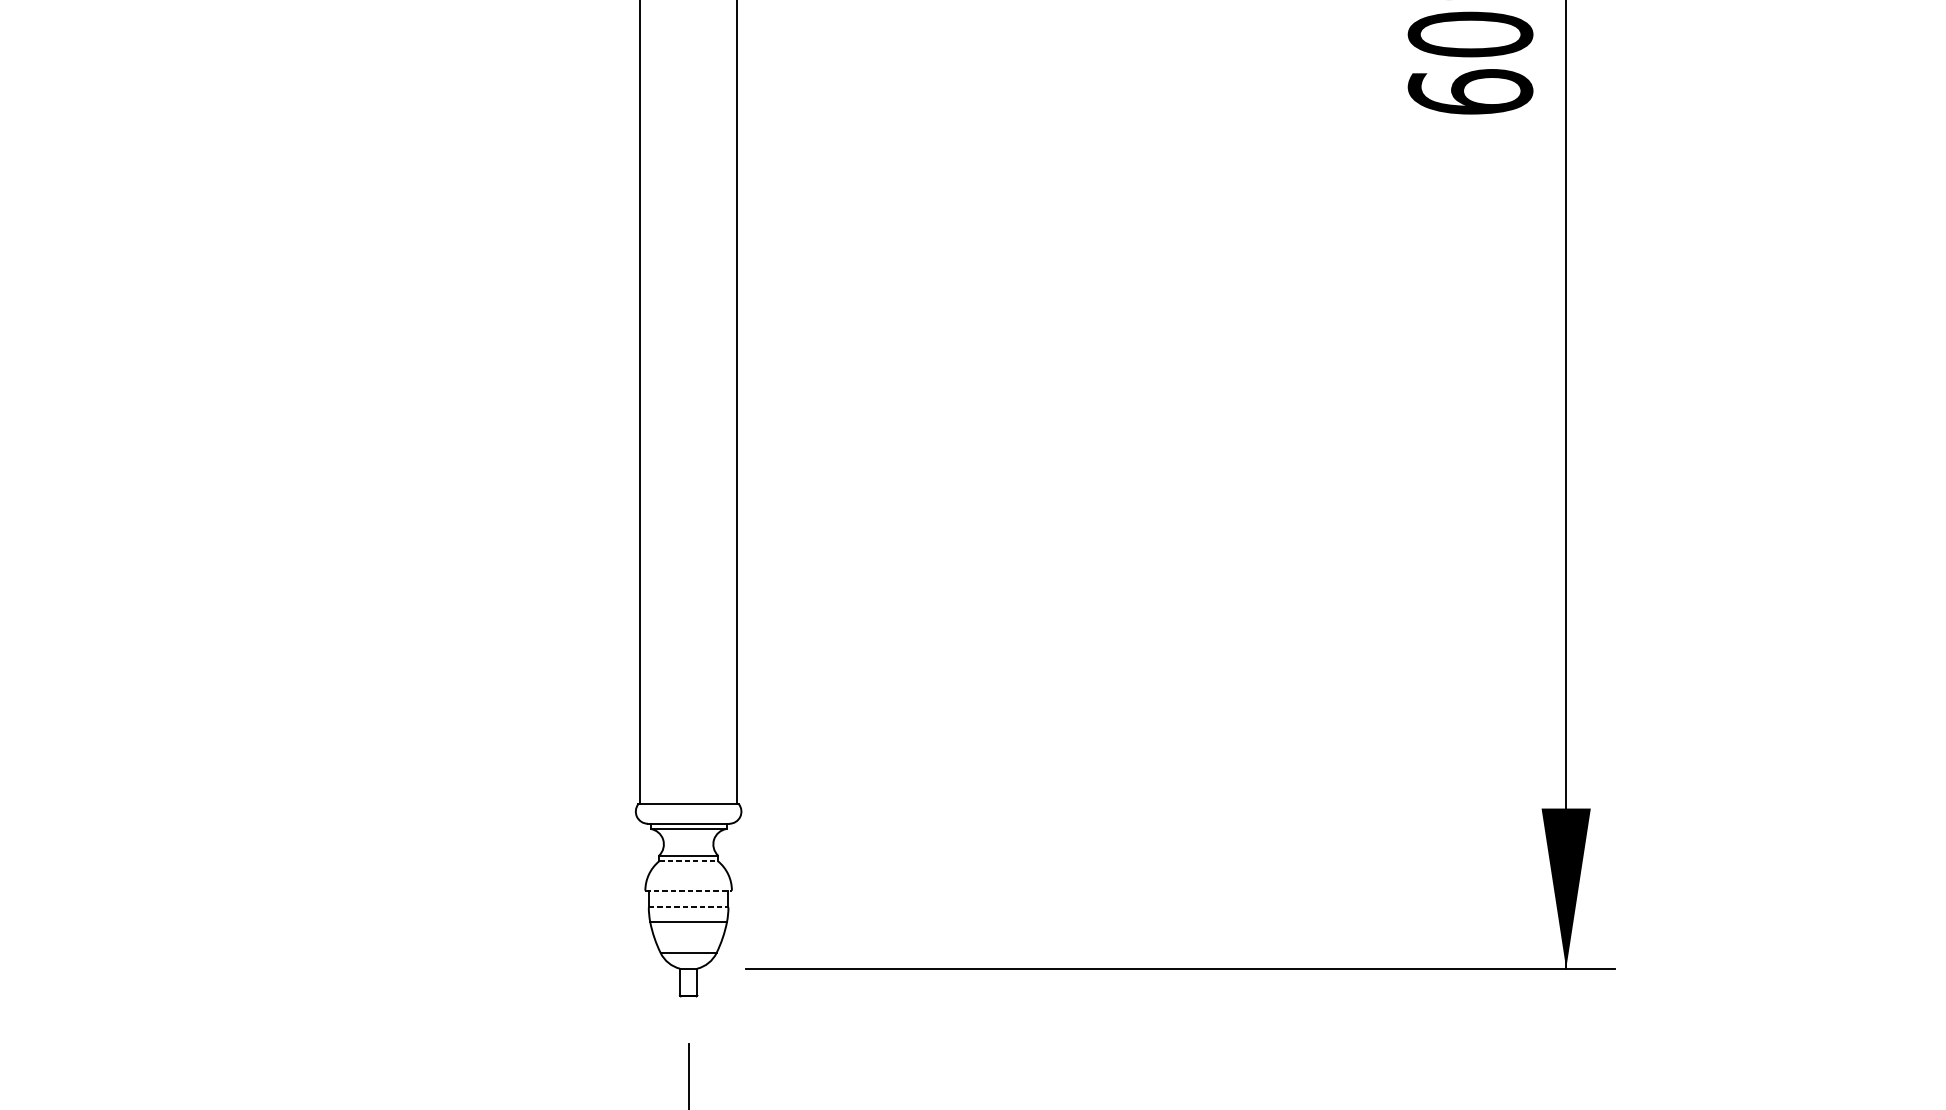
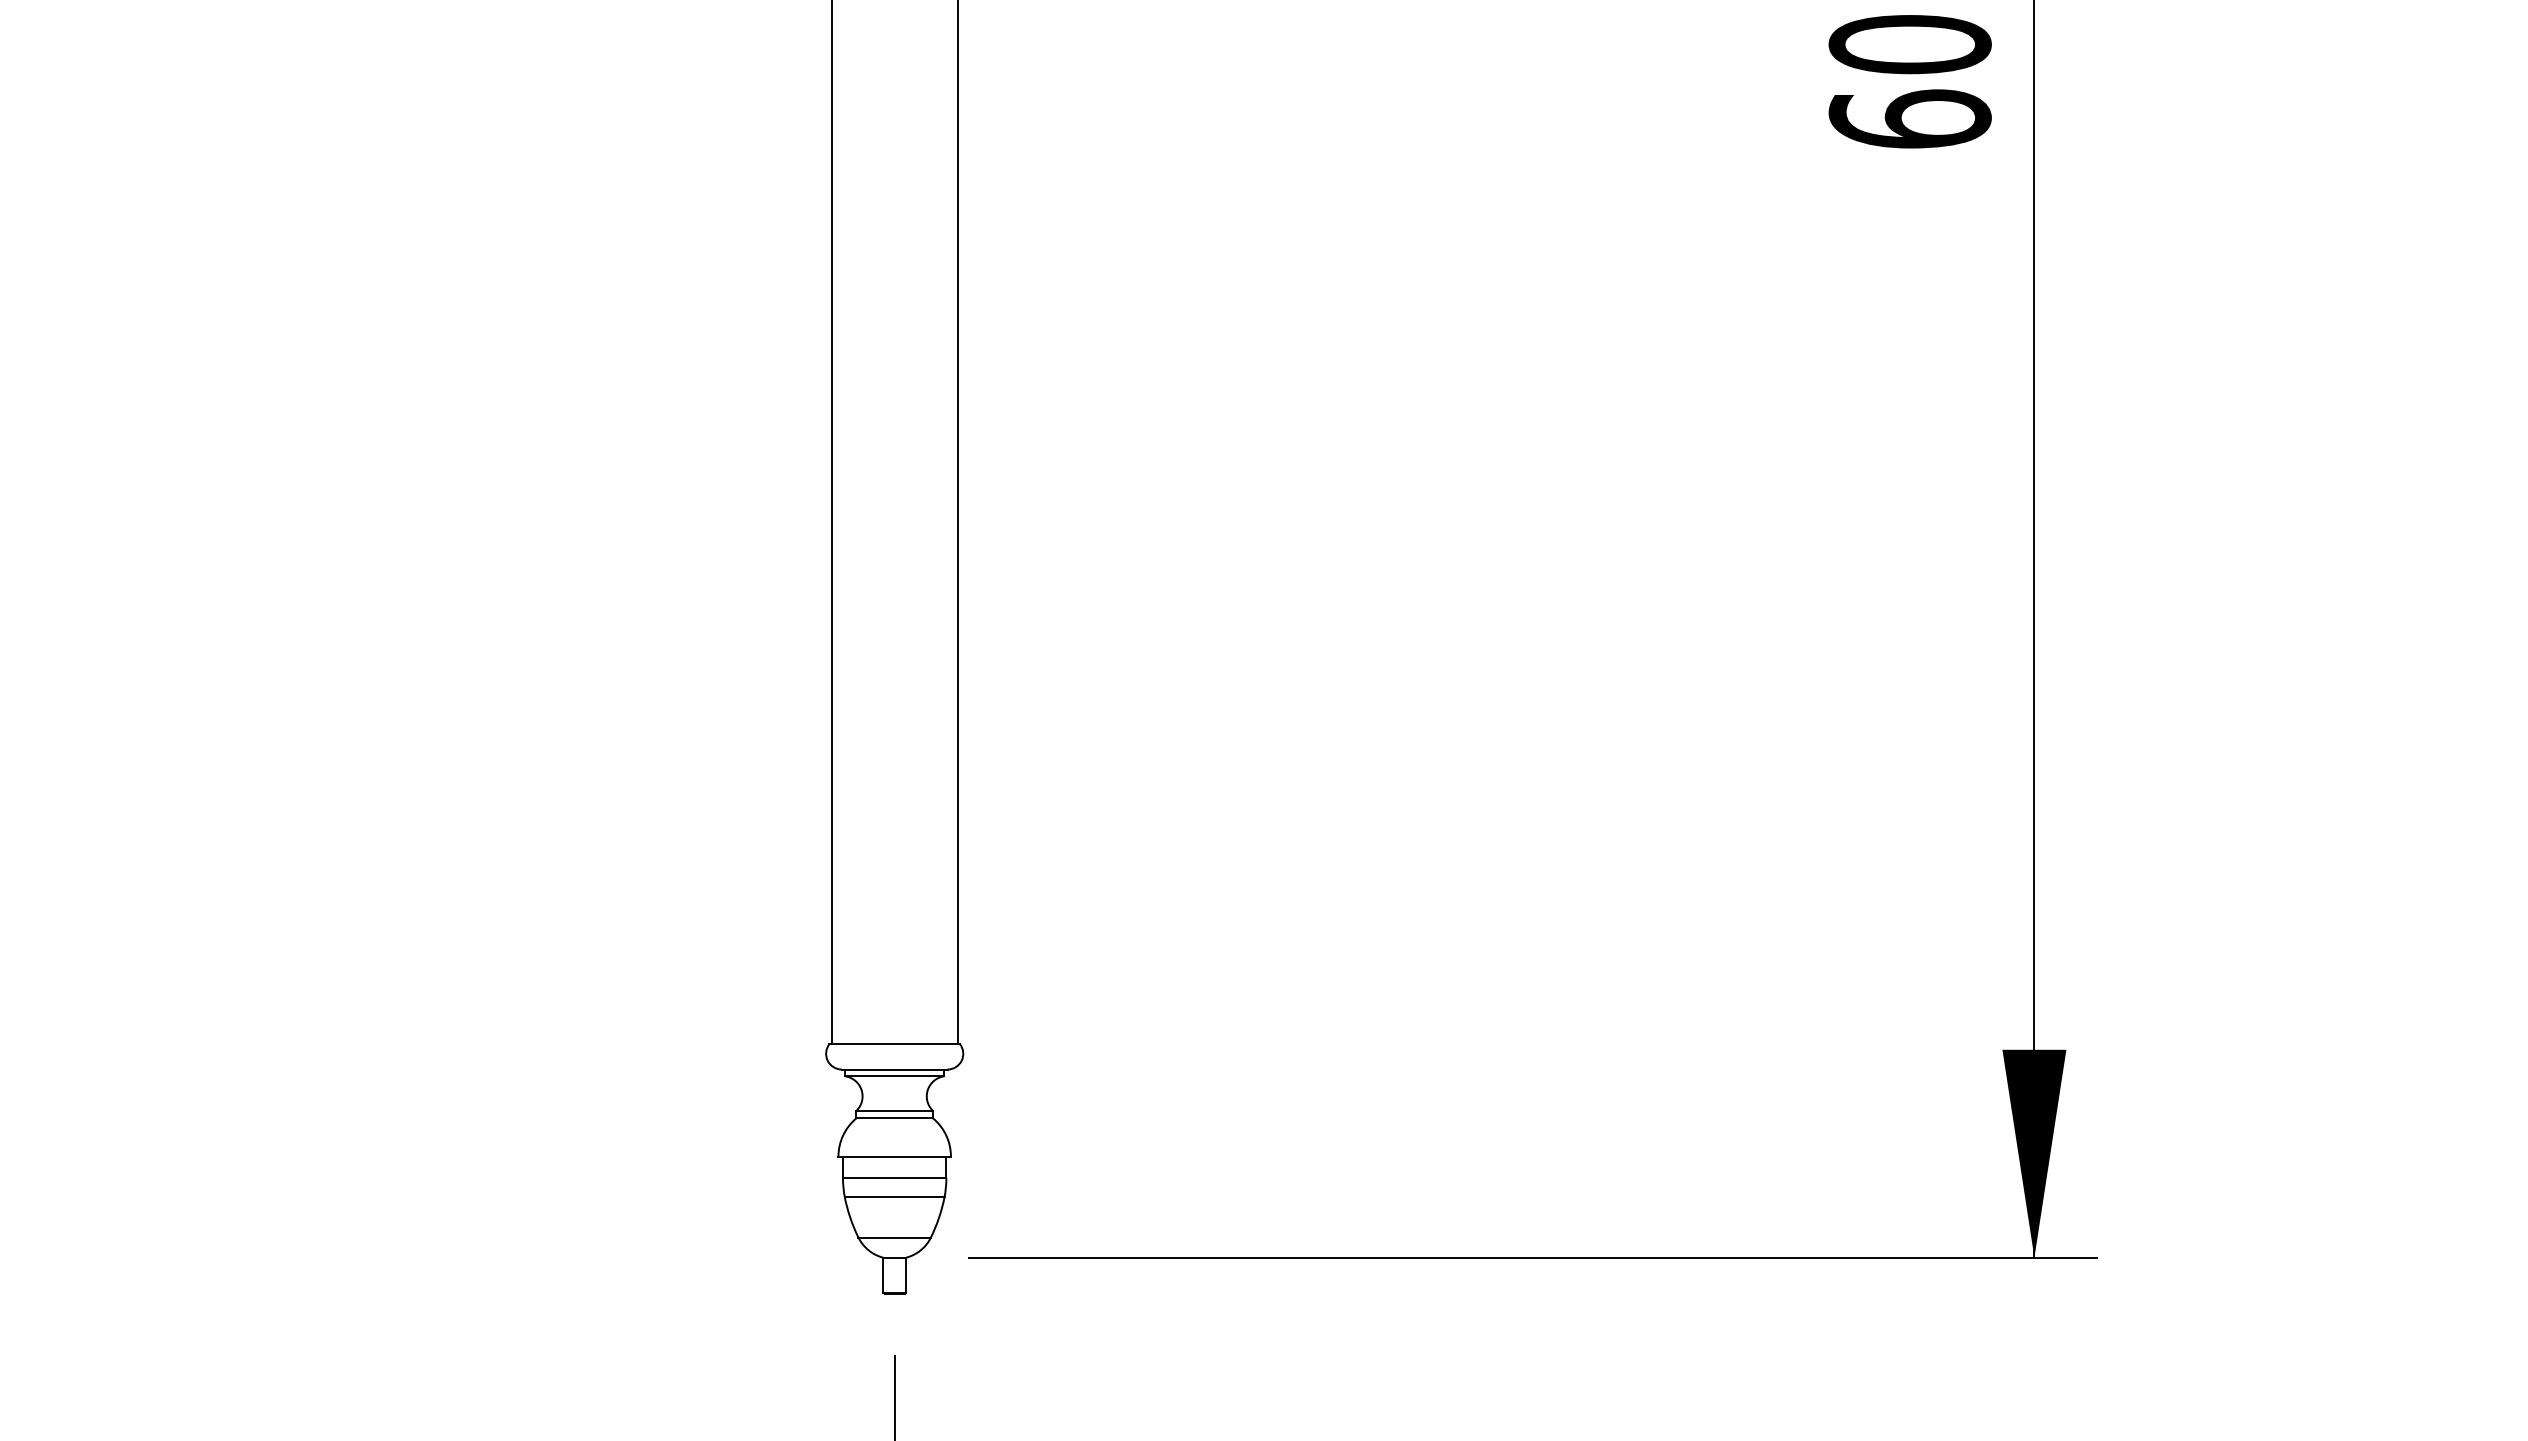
line: (689, 861) -> (895, 1118), dashed -> solid
line: (689, 890) -> (895, 1156), dashed -> solid
line: (688, 907) -> (894, 1178), dashed -> solid

